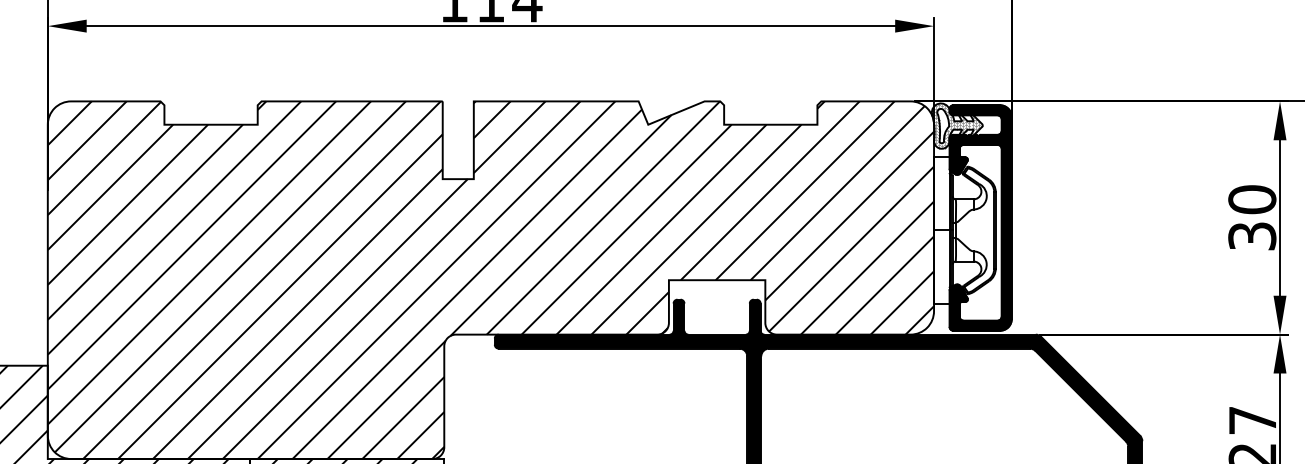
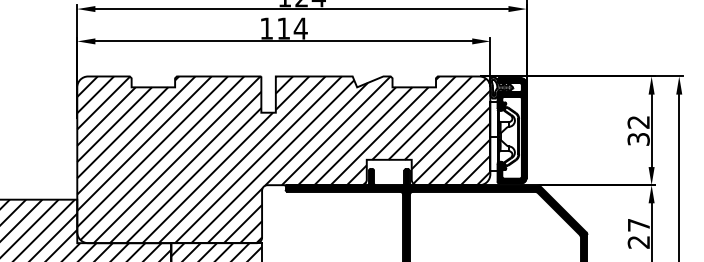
text: (1251, 197) -> (638, 121), 30 -> 32

